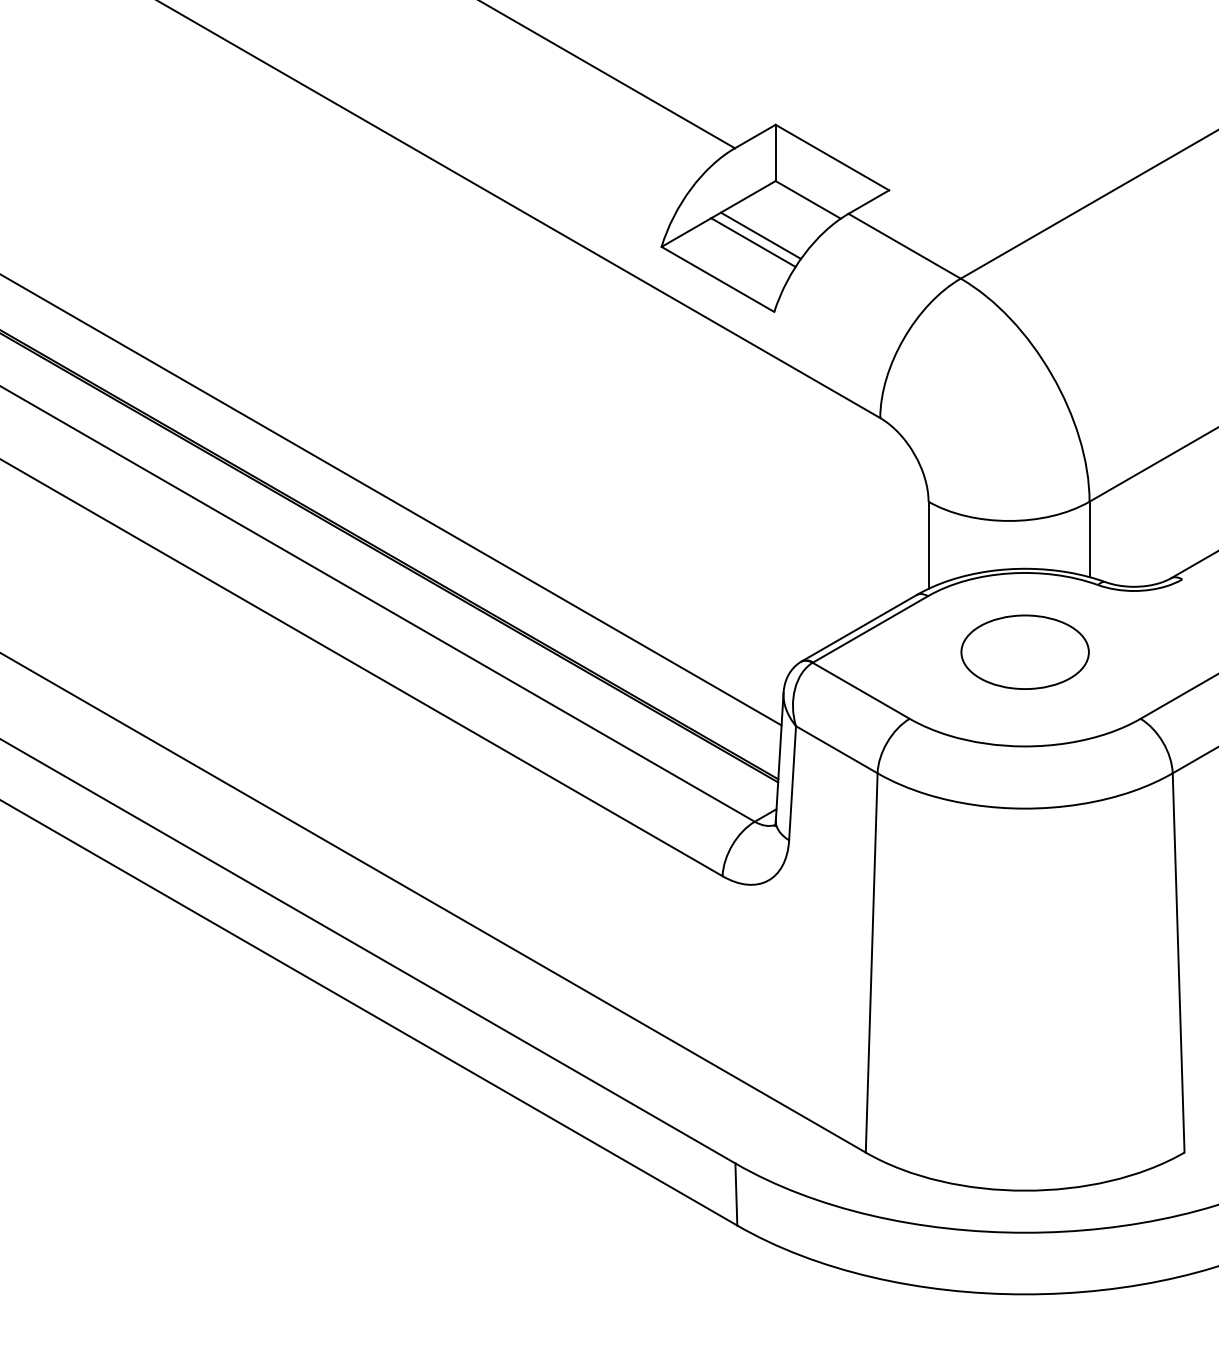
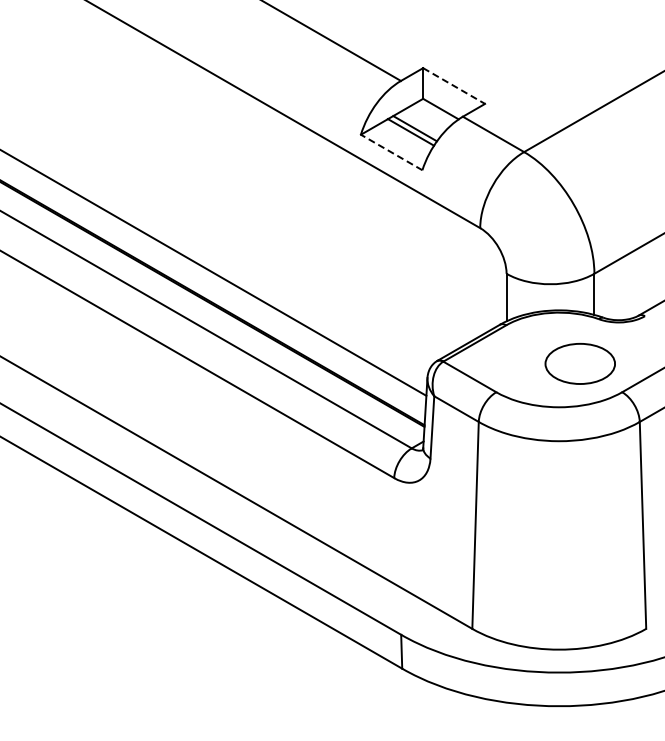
line: (833, 158) -> (454, 86), solid -> dashed
line: (717, 279) -> (391, 152), solid -> dashed
part: (1023, 651) -> (579, 363), moved

